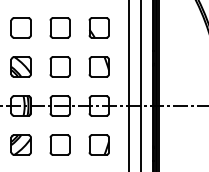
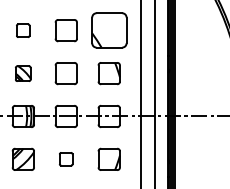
part: (20, 27) -> (22, 30), size x0.6
part: (98, 27) -> (108, 30), size x1.6
part: (20, 66) -> (22, 73), size x0.7
part: (59, 144) -> (65, 158), size x0.6

